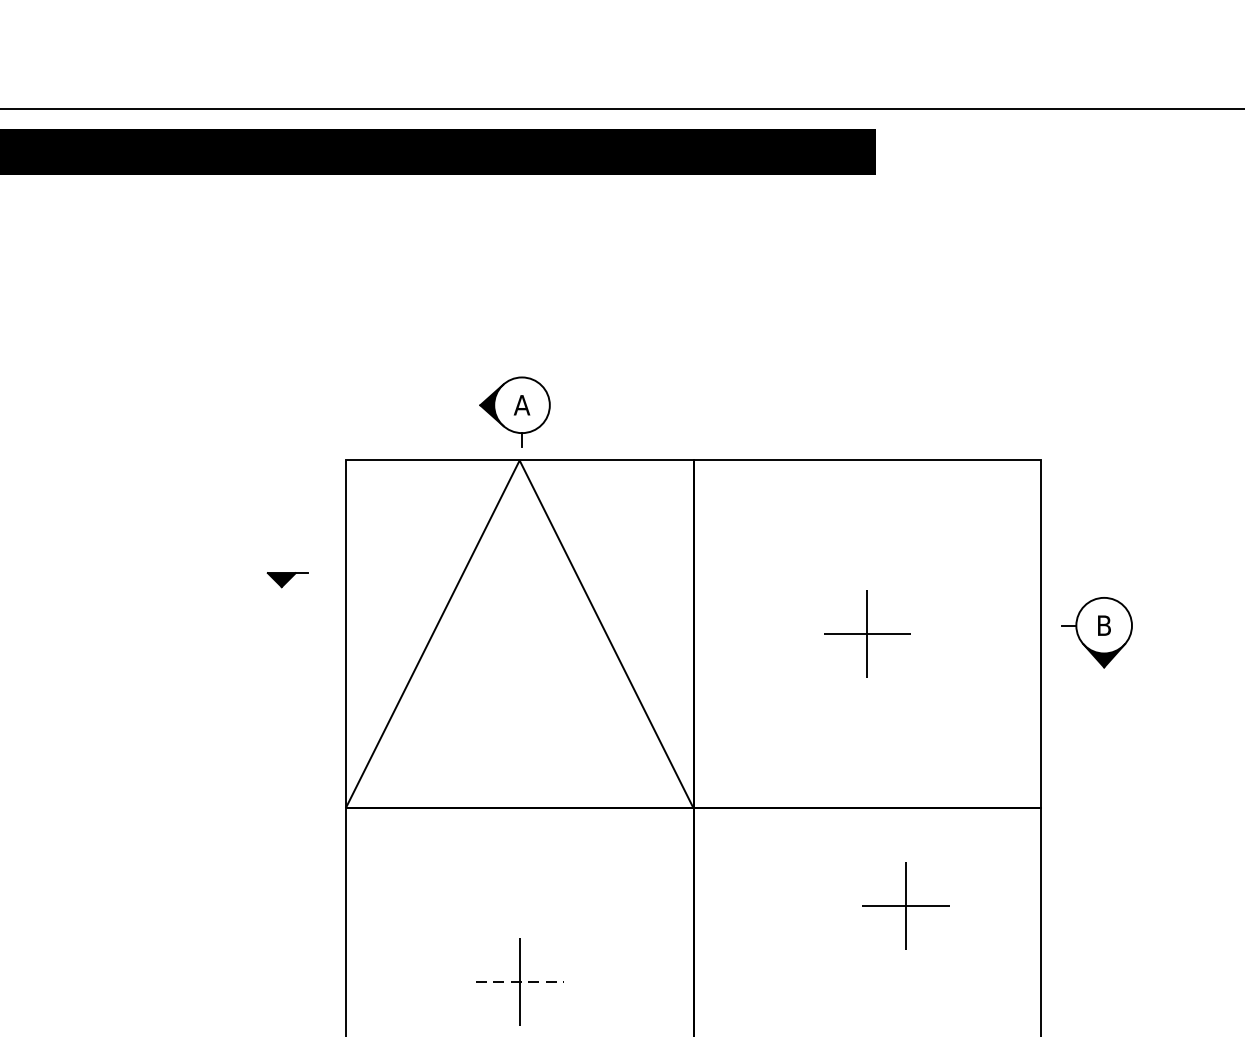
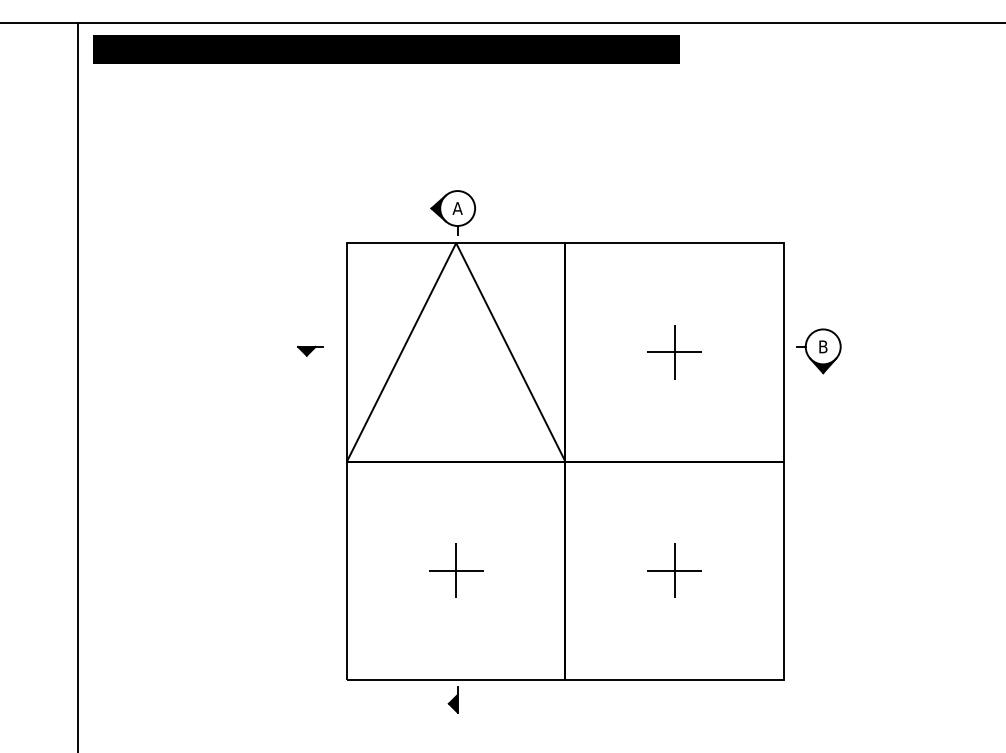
part: (287, 578) -> (310, 350), moved
part: (905, 905) -> (674, 570), moved
line: (520, 981) -> (456, 570), dashed -> solid

